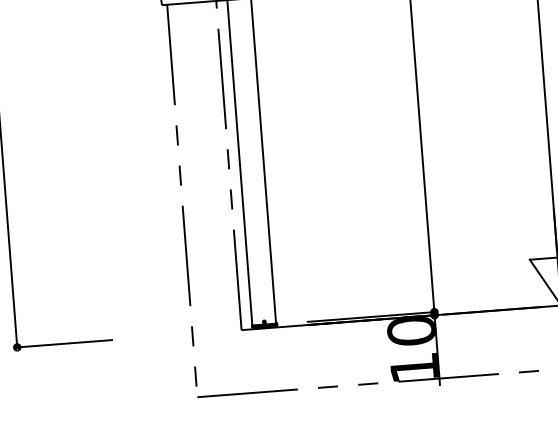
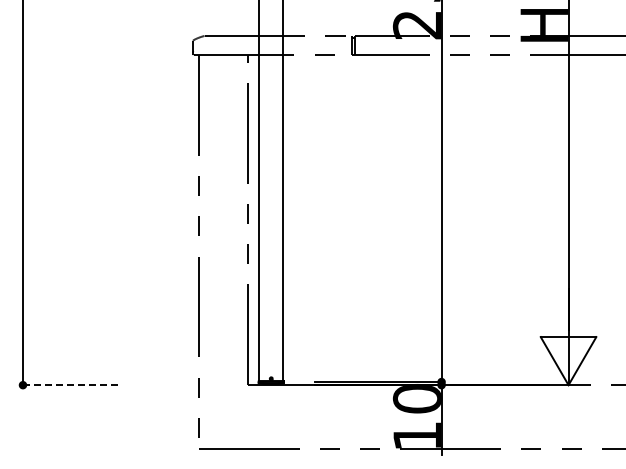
line: (64, 344) -> (70, 385), solid -> dashed

